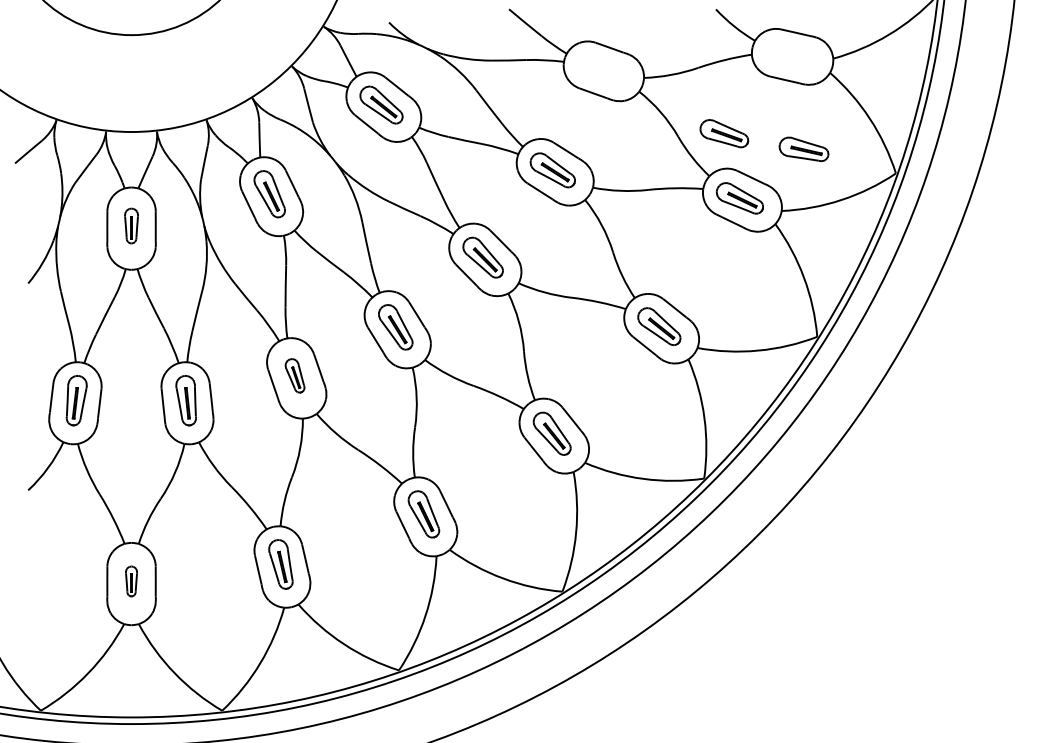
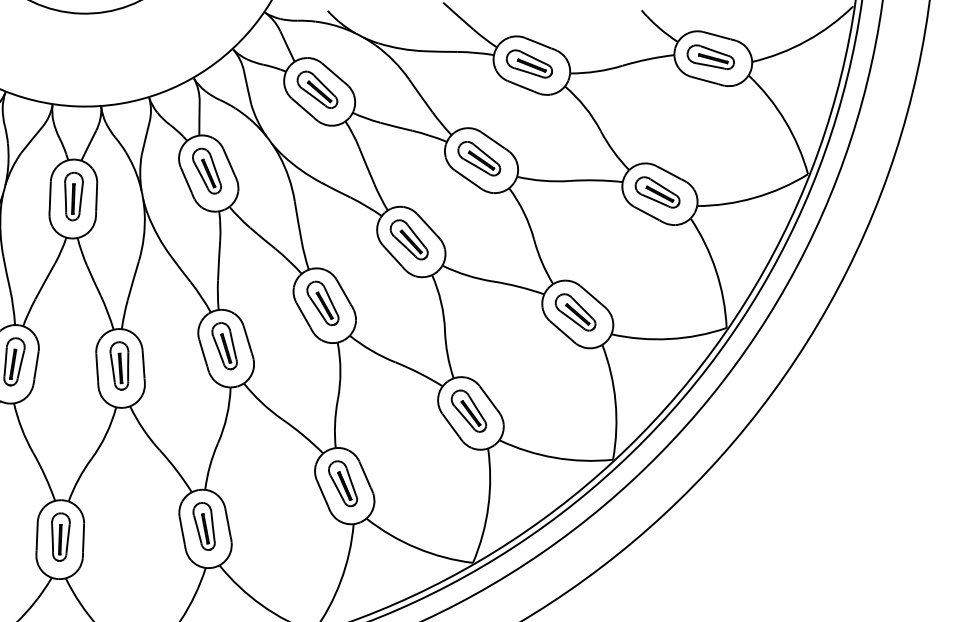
part: (724, 133) -> (529, 63), moved
part: (803, 148) -> (710, 56), moved
part: (131, 225) -> (73, 196), size x1.43
part: (294, 375) -> (224, 345), size x1.43
part: (131, 581) -> (60, 537), size x1.67

